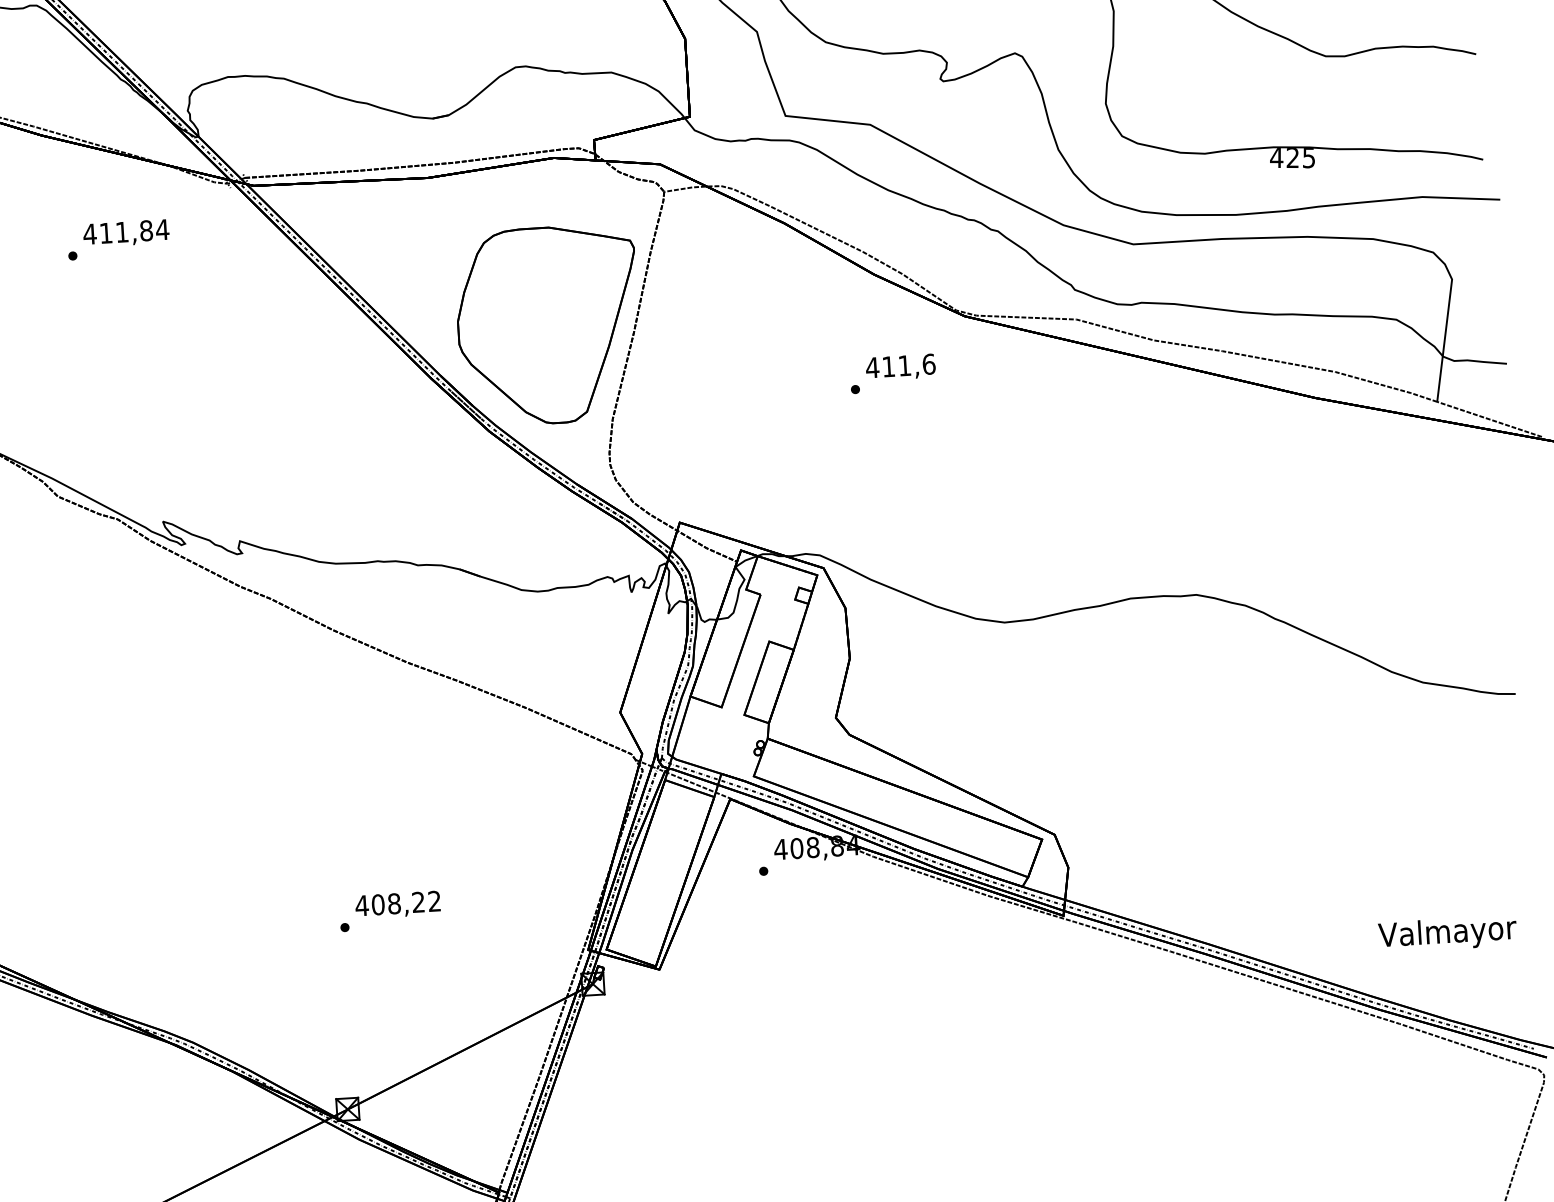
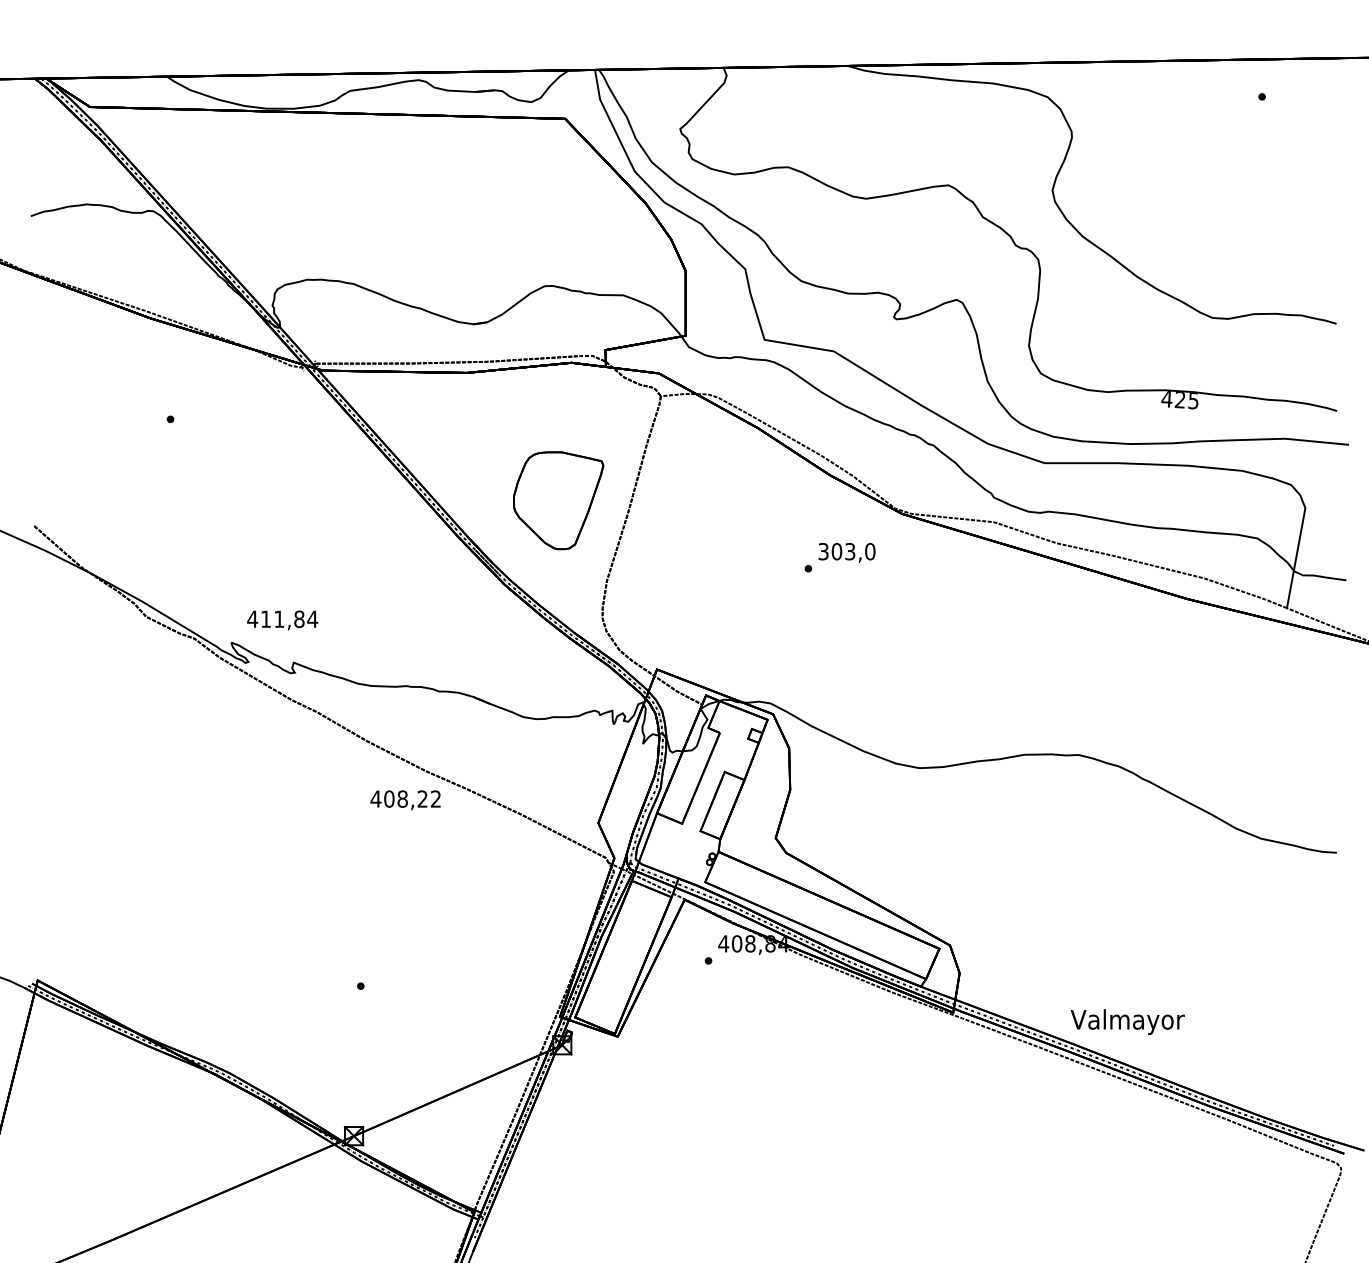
text: (126, 233) -> (282, 620), moved
part: (548, 325) -> (558, 500), size x0.6
text: (900, 365) -> (846, 551), 411,6 -> 303,0
text: (397, 905) -> (405, 800), moved
text: (1447, 933) -> (1127, 1021), moved

